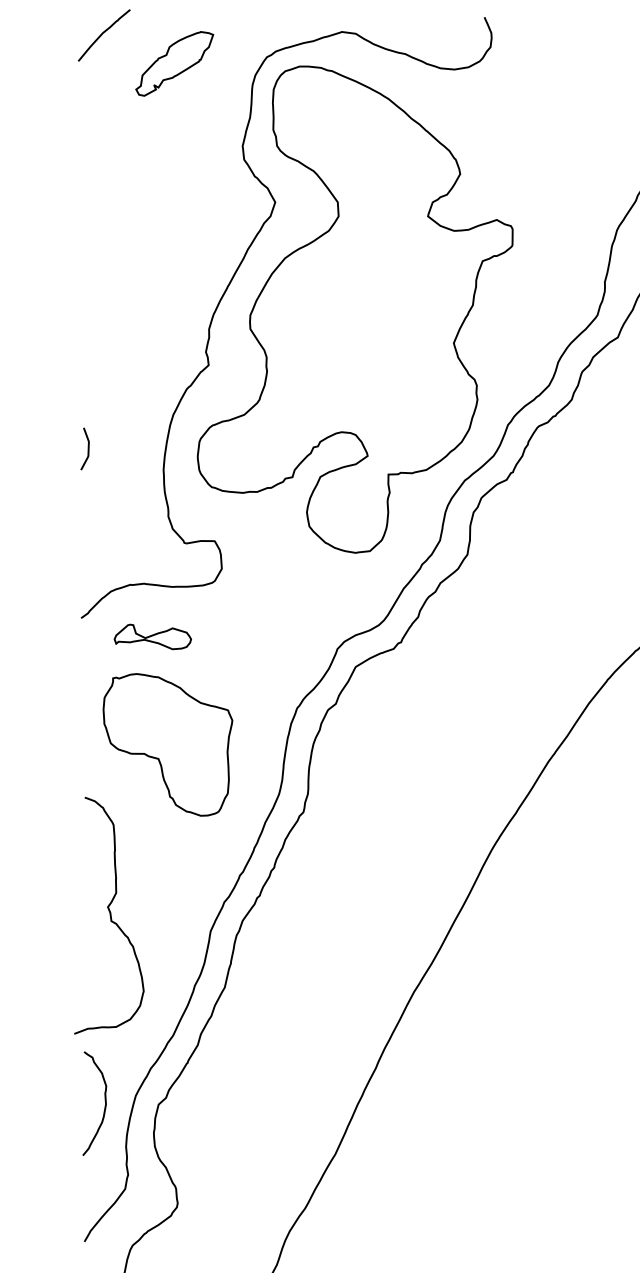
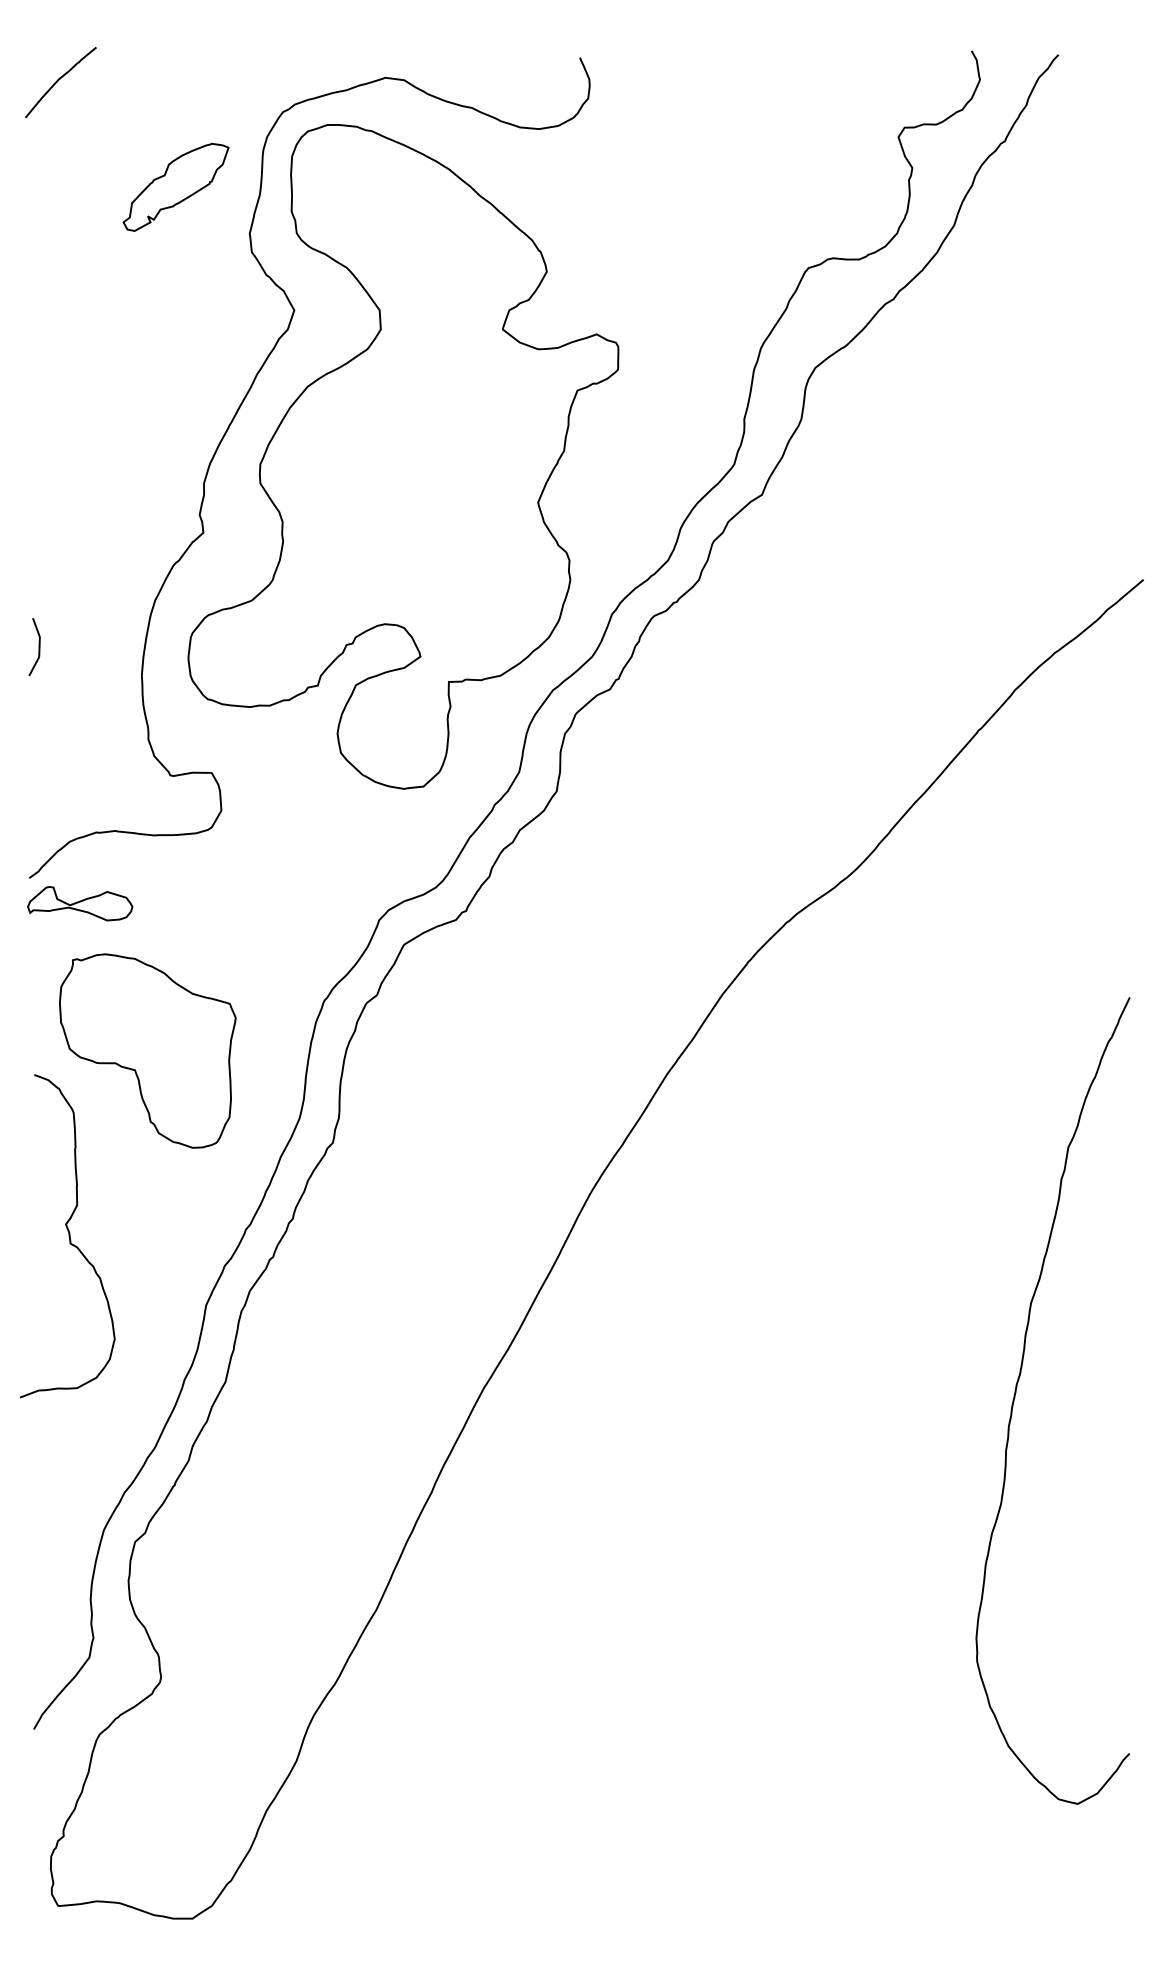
part: (174, 63) -> (175, 186), moved
part: (153, 636) -> (80, 903), moved
curve: (109, 915) -> (68, 1236), moved
curve: (104, 1106) -> (61, 1544), removed

